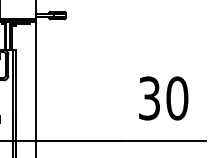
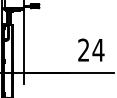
text: (164, 97) -> (91, 49), 30 -> 24

